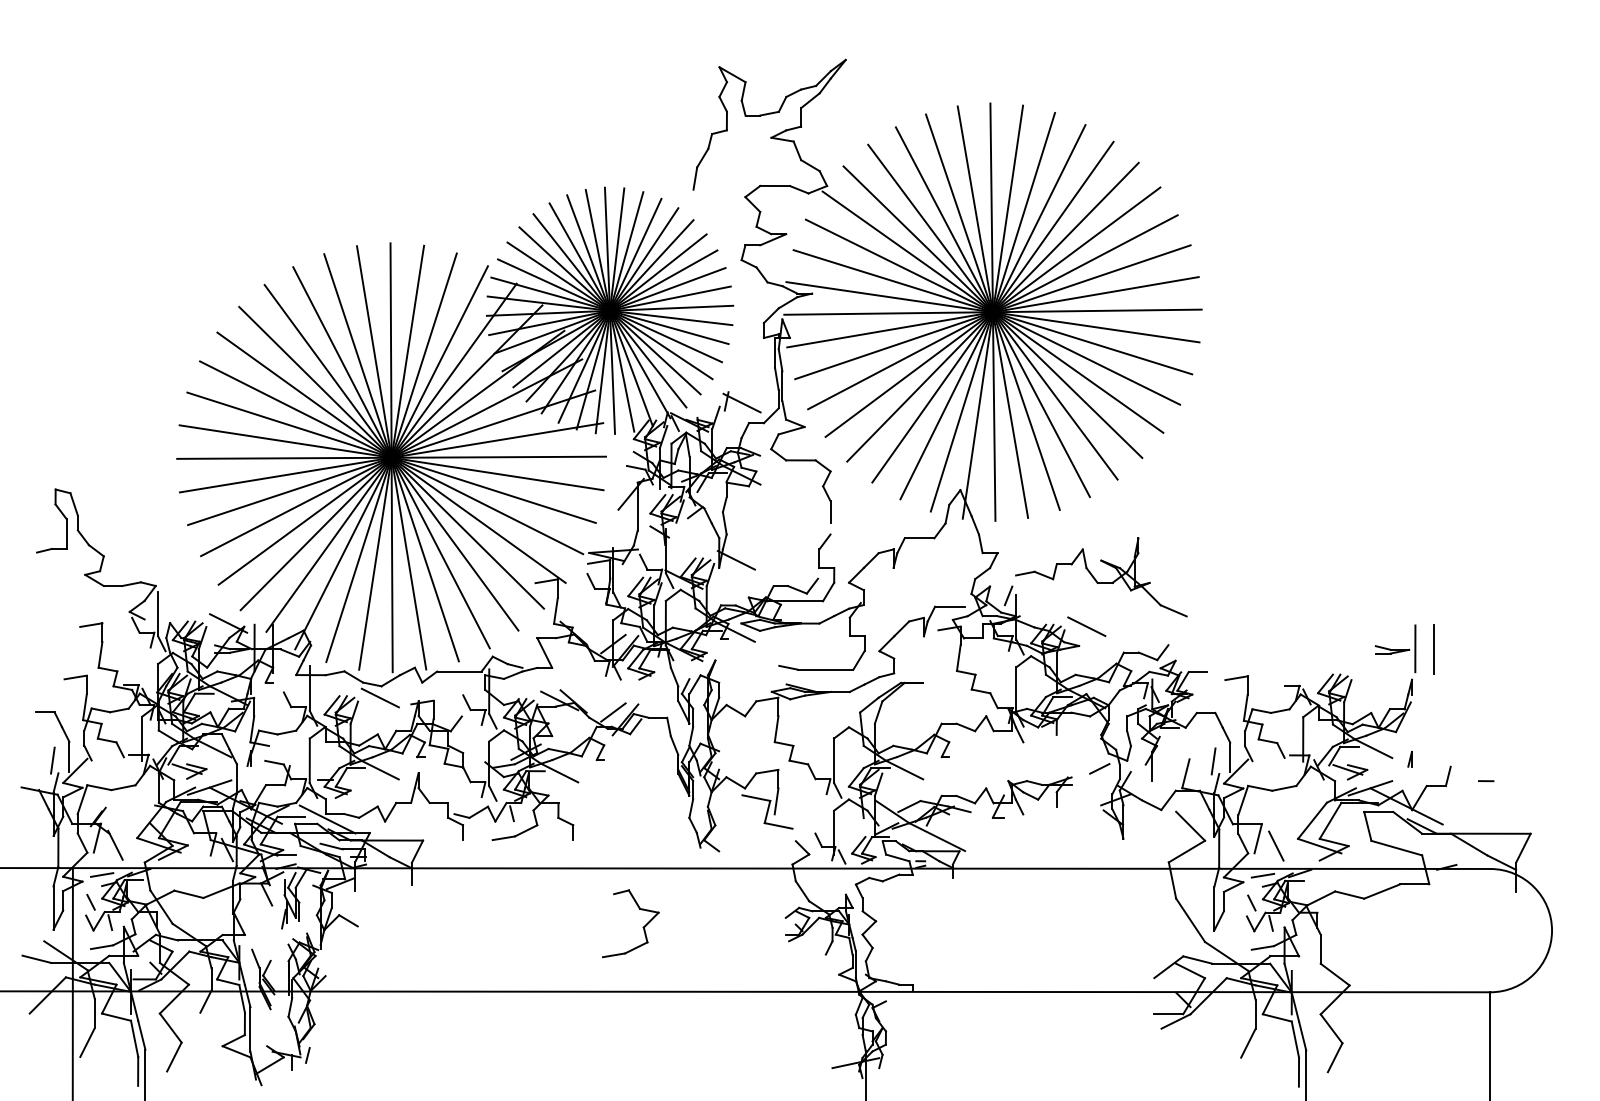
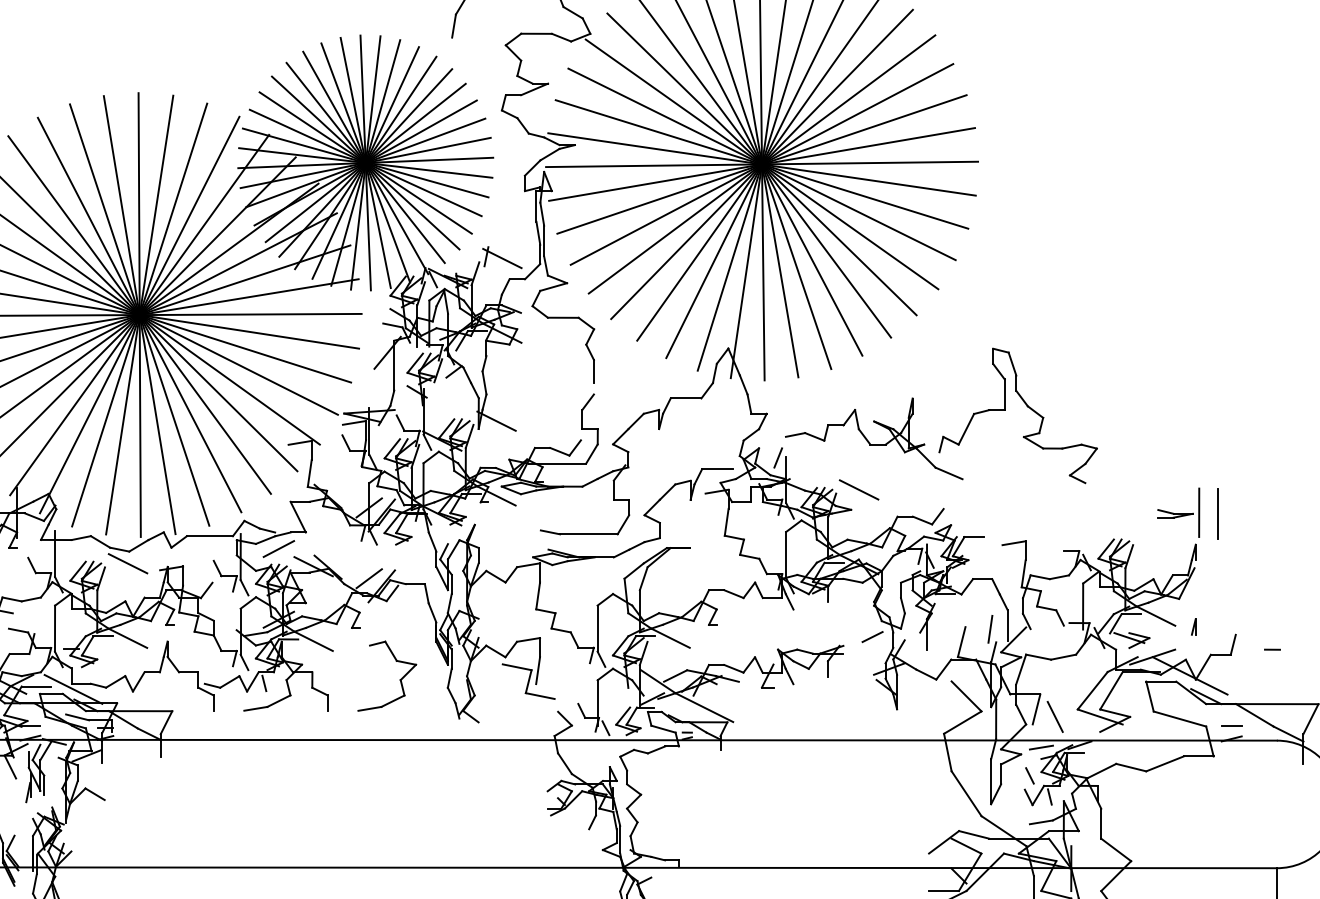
part: (1248, 546) -> (1026, 406), added
line: (525, 683) -> (278, 548), added
line: (1446, 854) -> (1231, 725), added
part: (642, 927) -> (399, 680), moved

